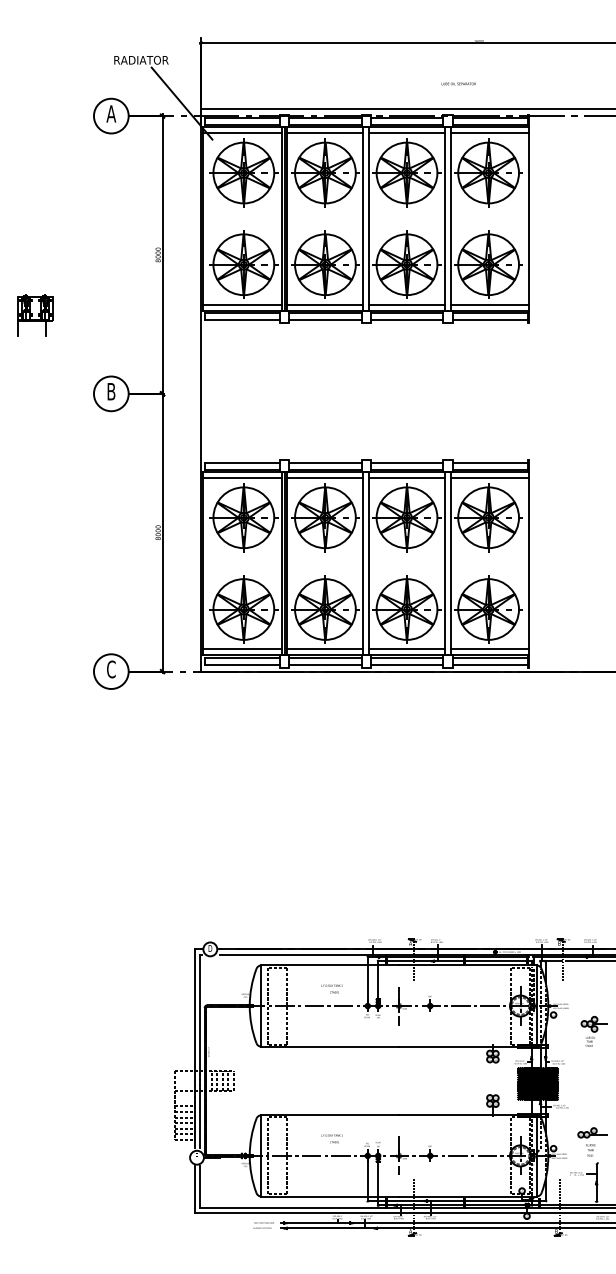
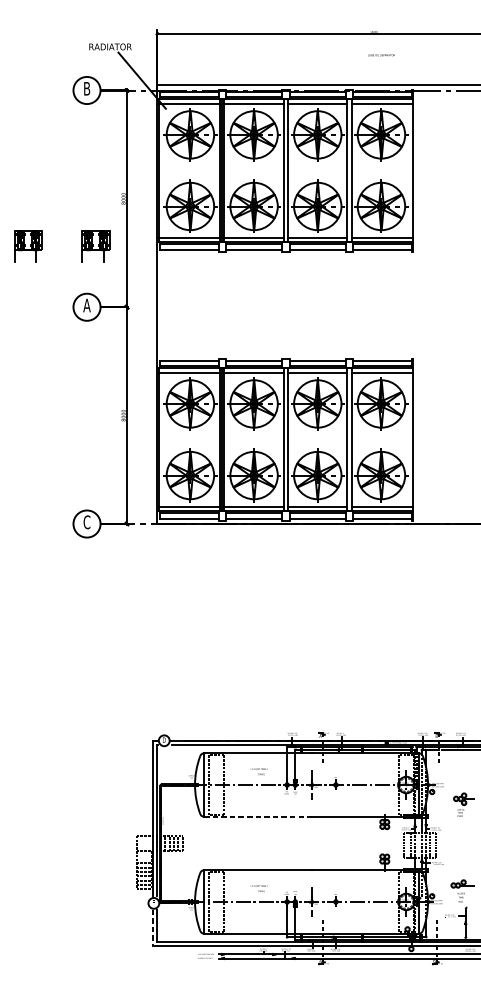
text: (458, 83) -> (381, 54), moved
text: (111, 113) -> (87, 88), A -> B
part: (122, 315) -> (95, 246), added
text: (111, 391) -> (87, 305), B -> A
line: (330, 1046) -> (258, 816), solid -> dashed
hatch: (538, 1083) -> (420, 845), removed
line: (195, 1189) -> (152, 928), solid -> dashed

